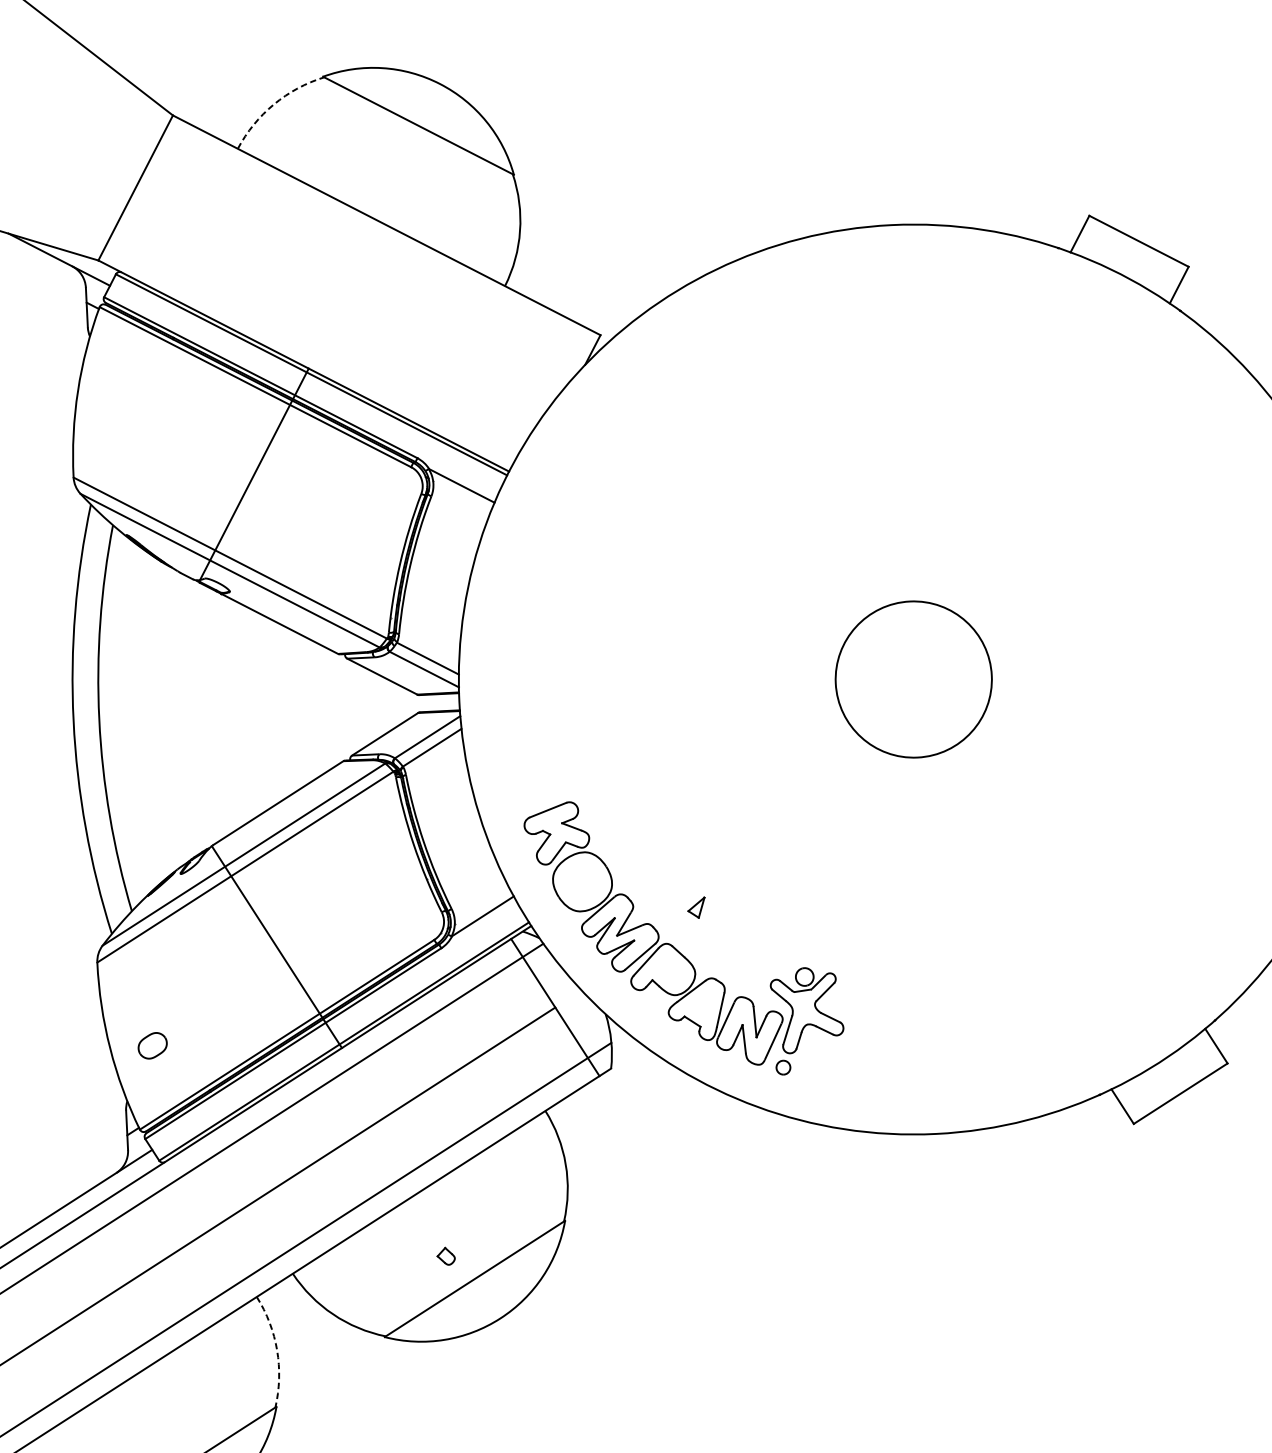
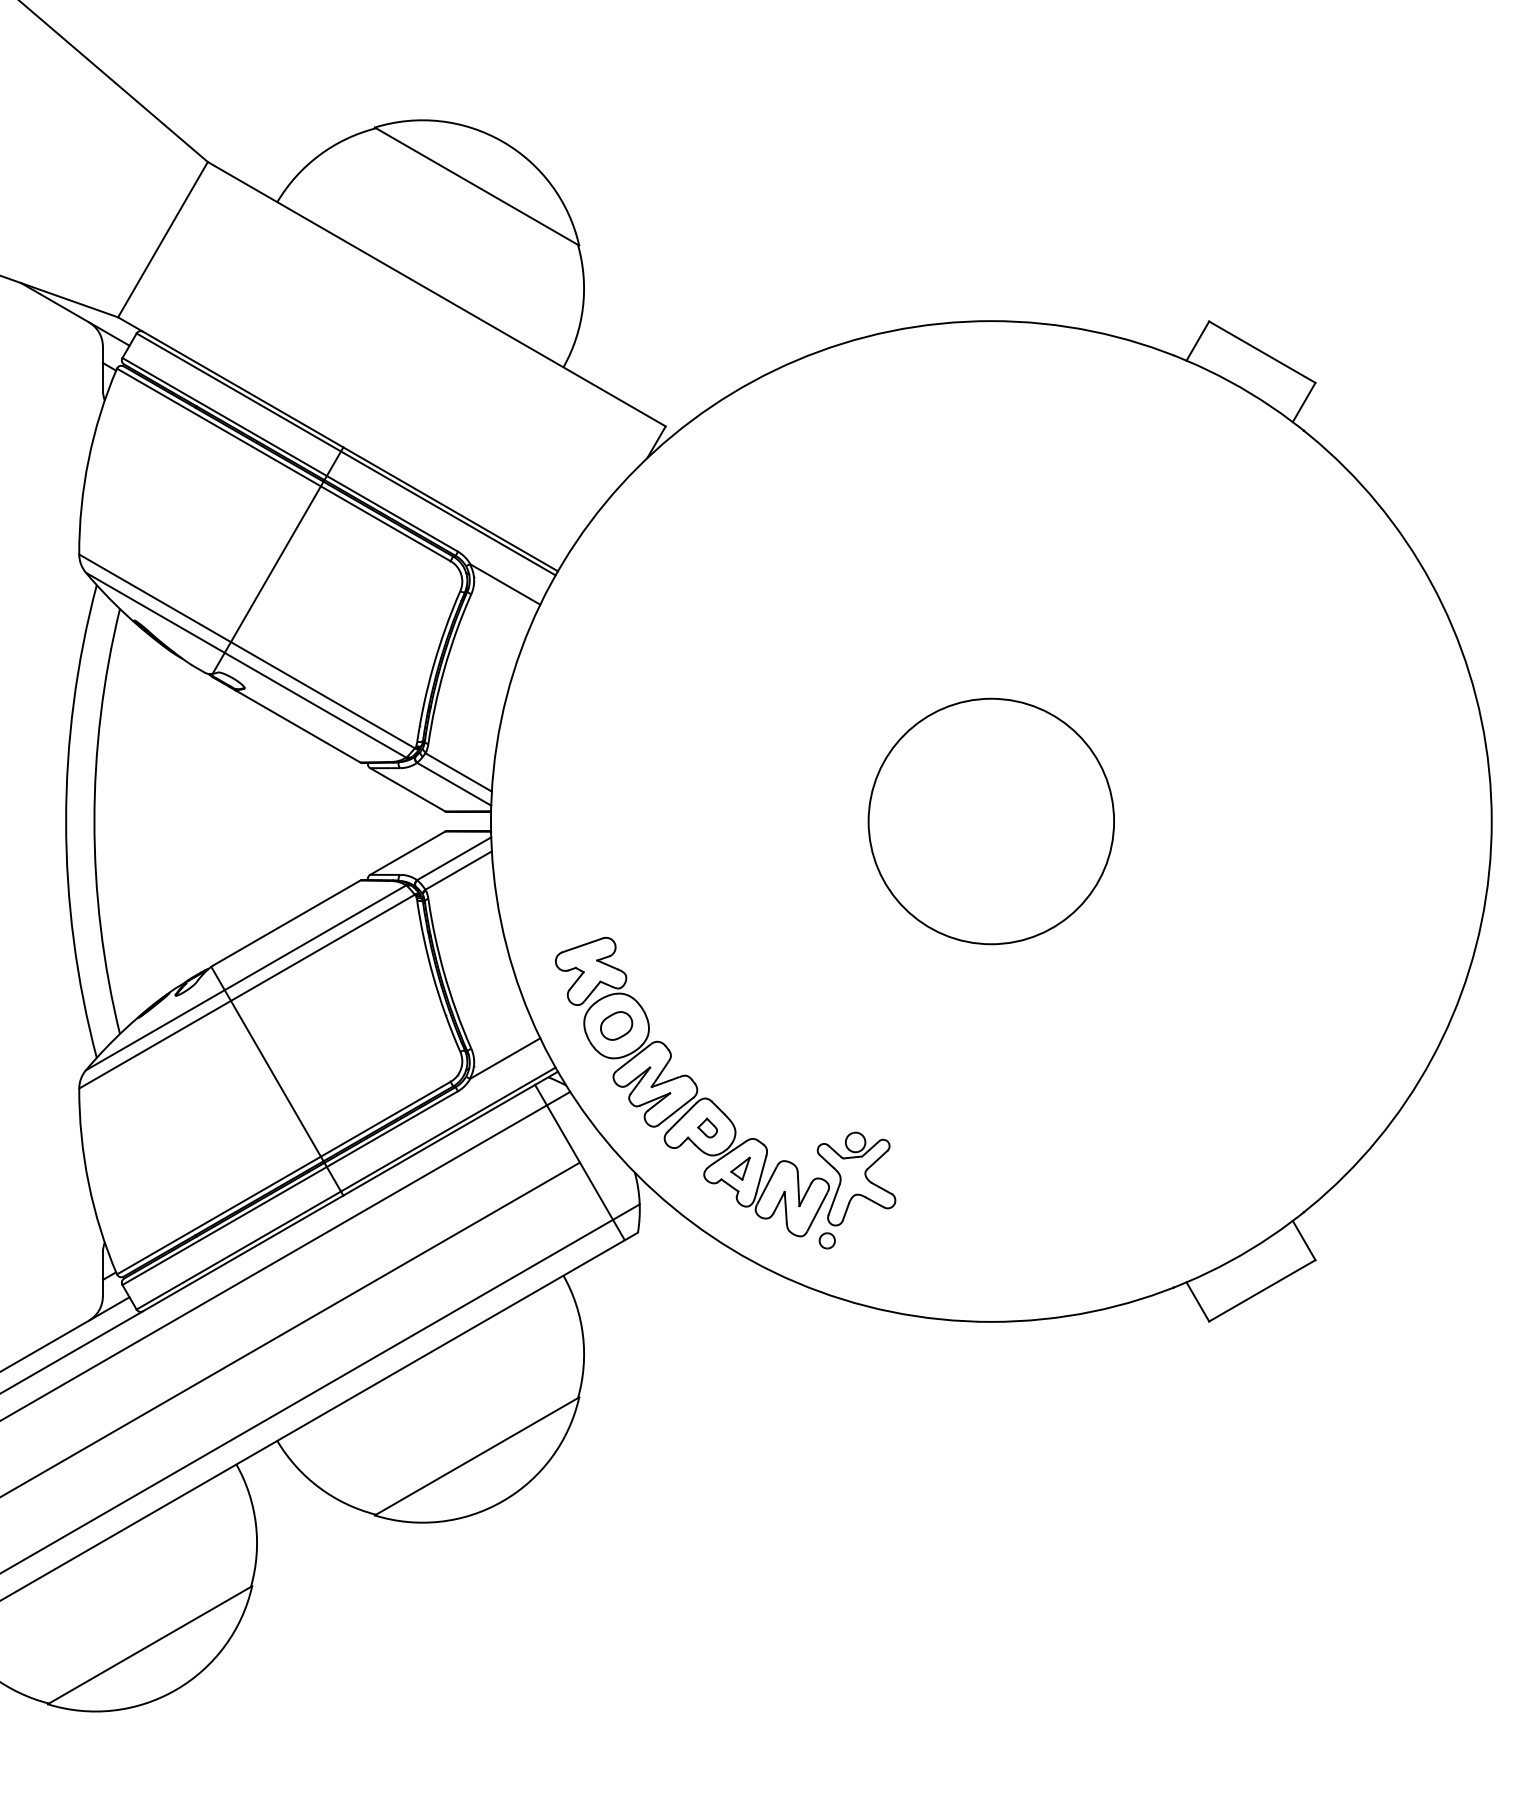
arc: (274, 104) -> (319, 155), dashed -> solid
circle: (913, 679) -> (991, 821), size x1.43
part: (696, 907) -> (740, 1168), moved
part: (152, 1045) -> (616, 1025), moved
part: (445, 1255) -> (707, 1127), moved
arc: (276, 1350) -> (255, 1524), dashed -> solid

